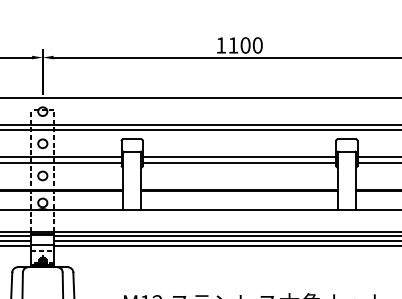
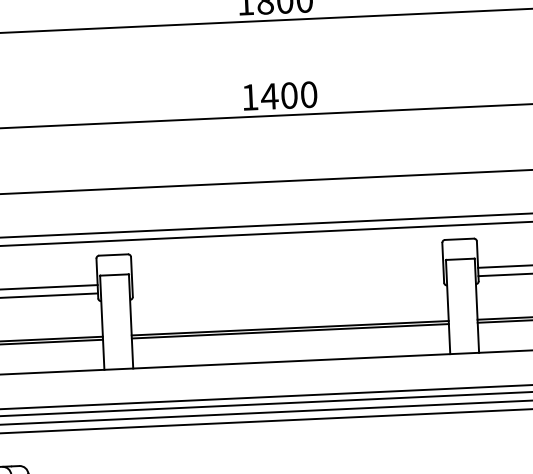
text: (232, 45) -> (268, 96), 1100 -> 1400
line: (239, 157) -> (287, 276), removed
line: (239, 162) -> (288, 284), removed

